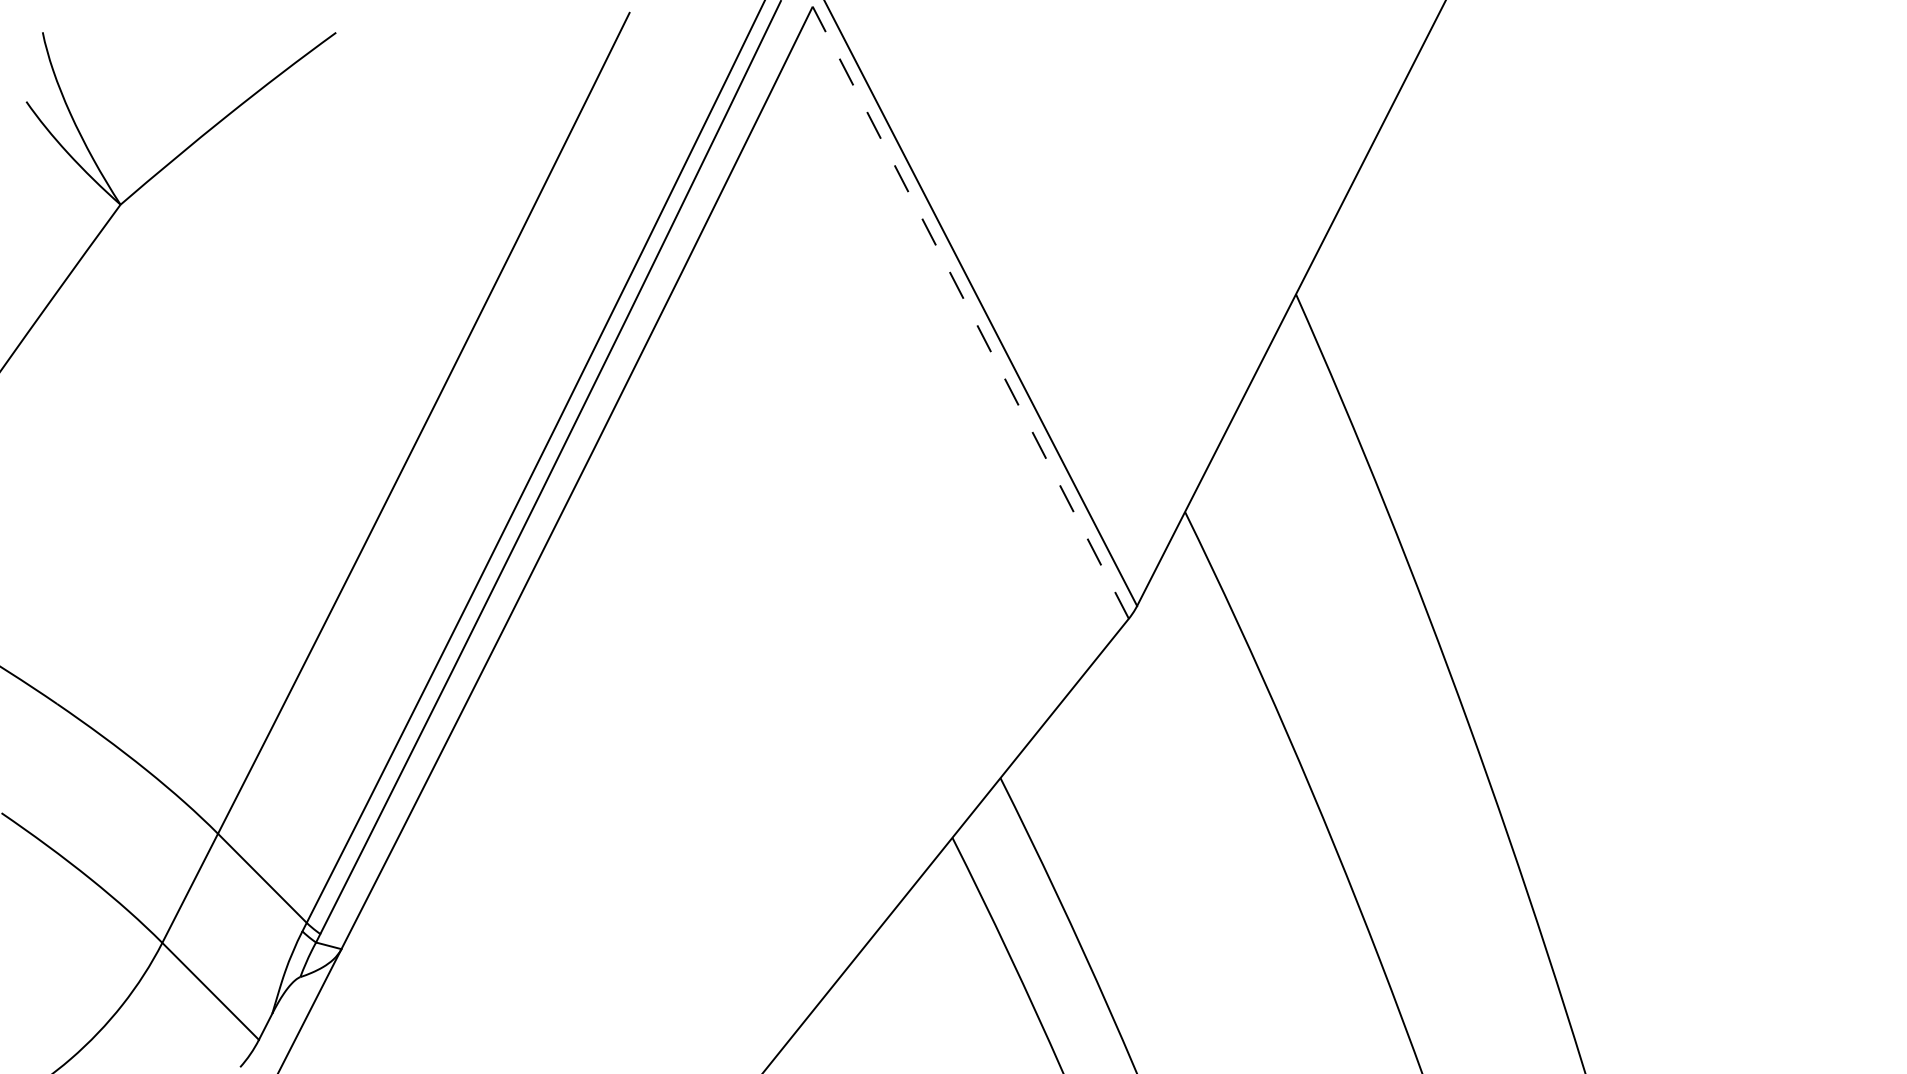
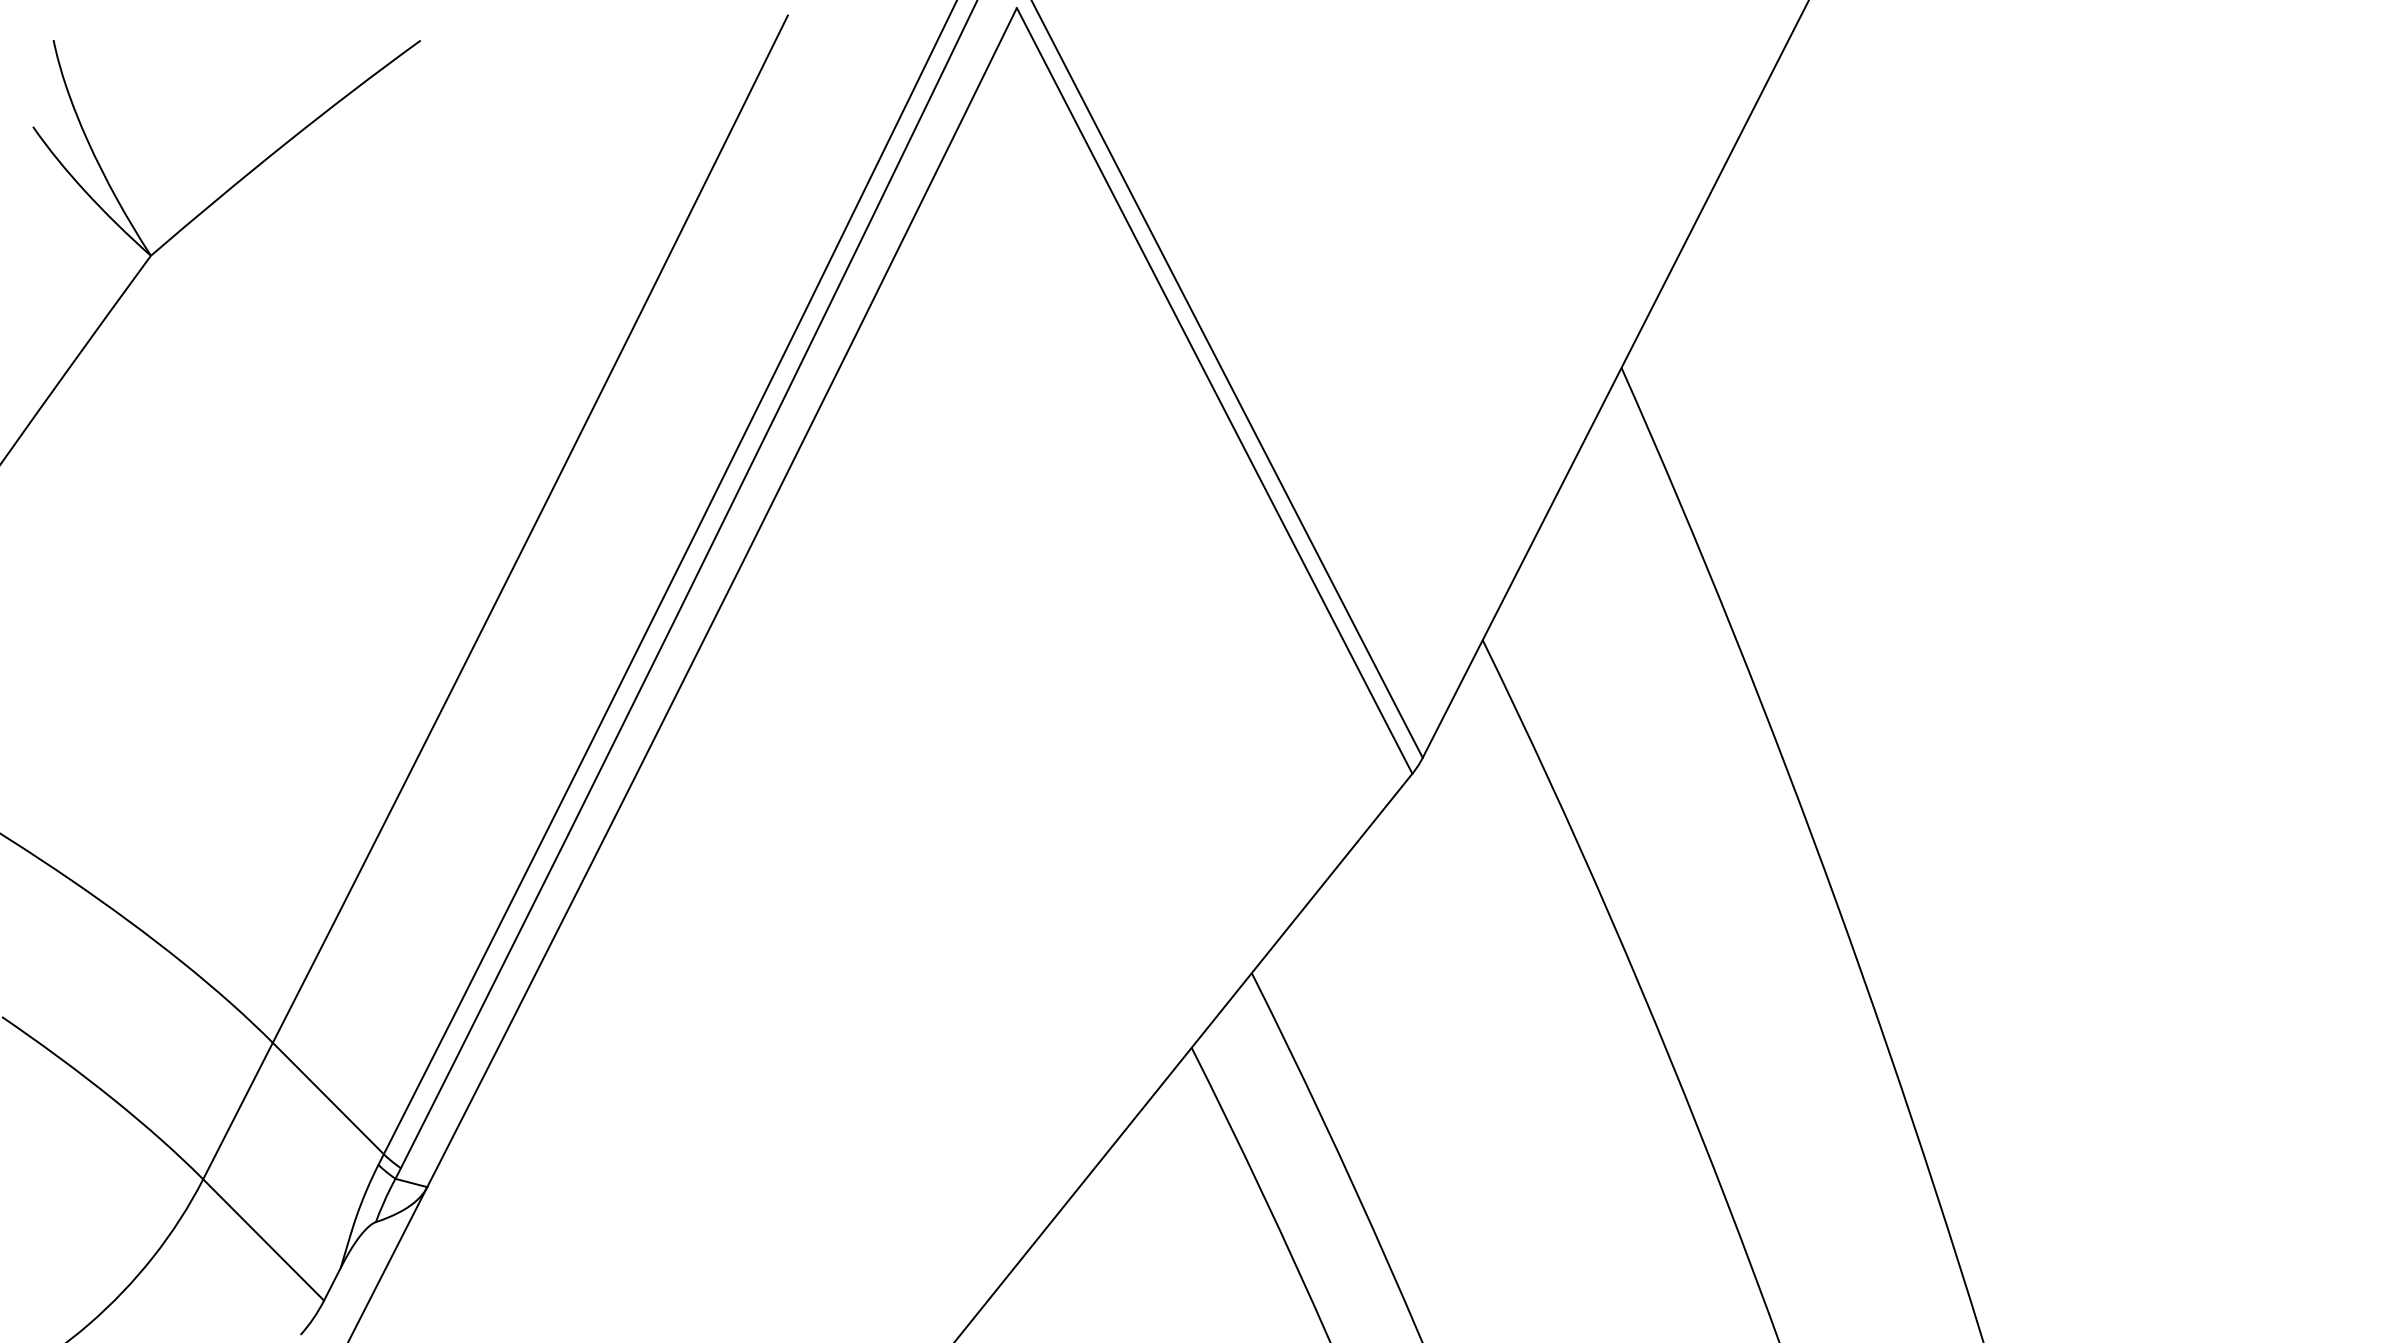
line: (970, 312) -> (1214, 390), dashed -> solid

